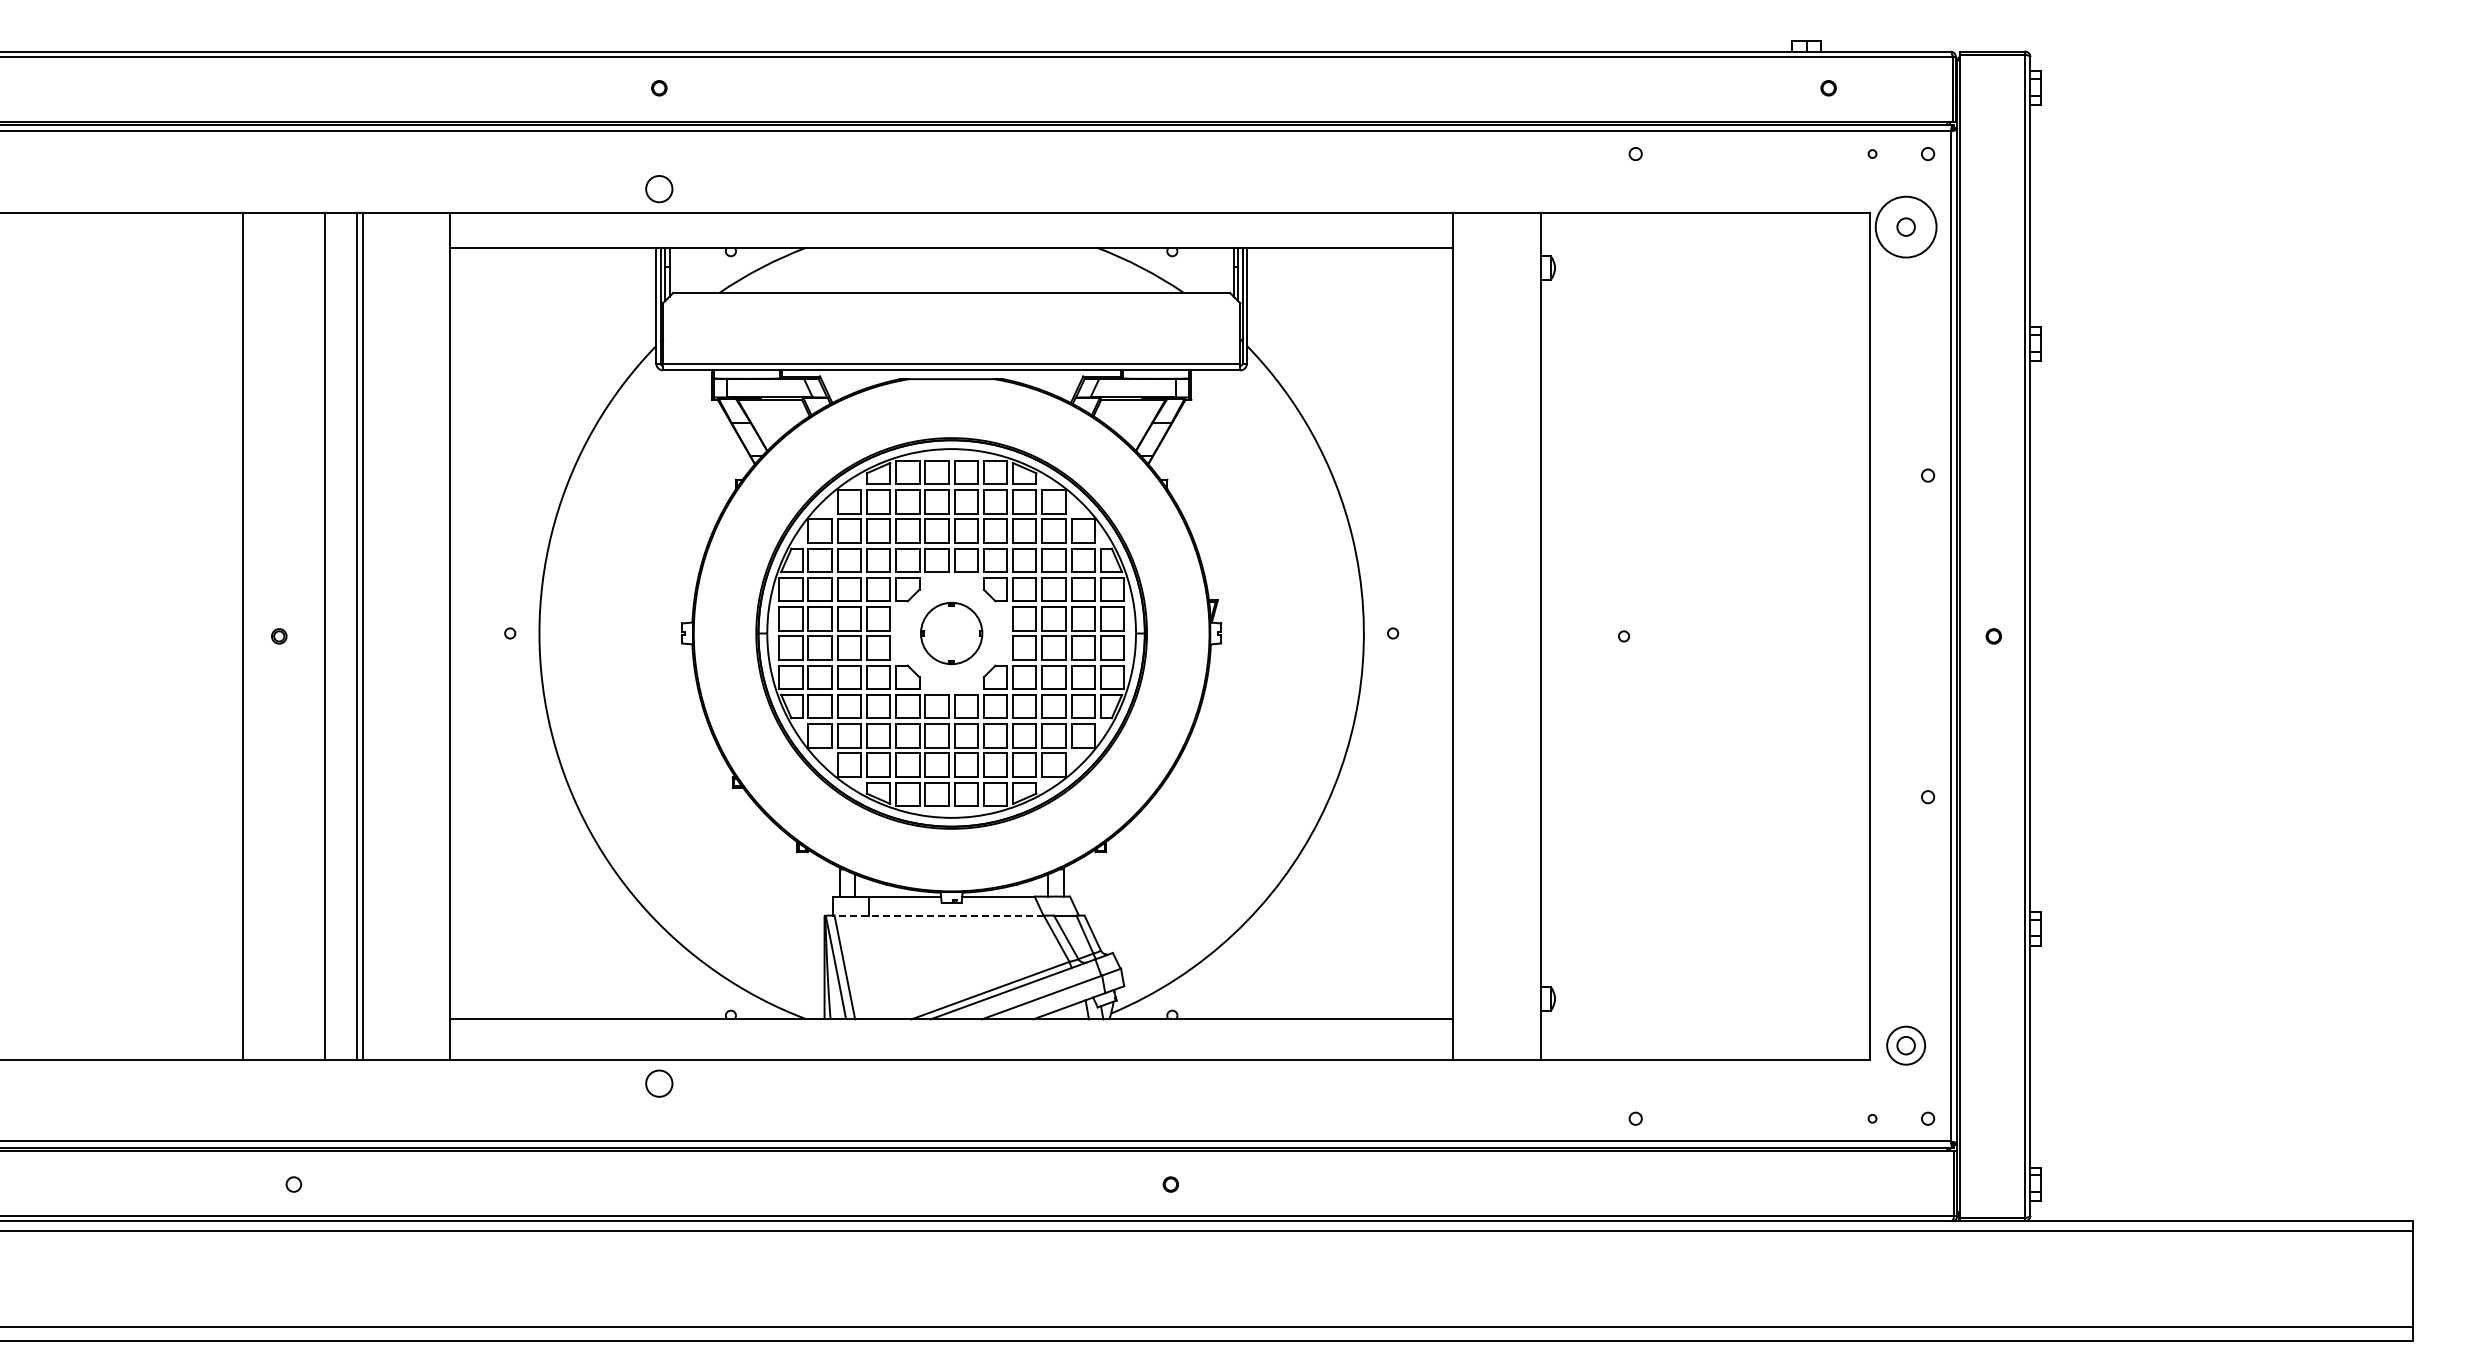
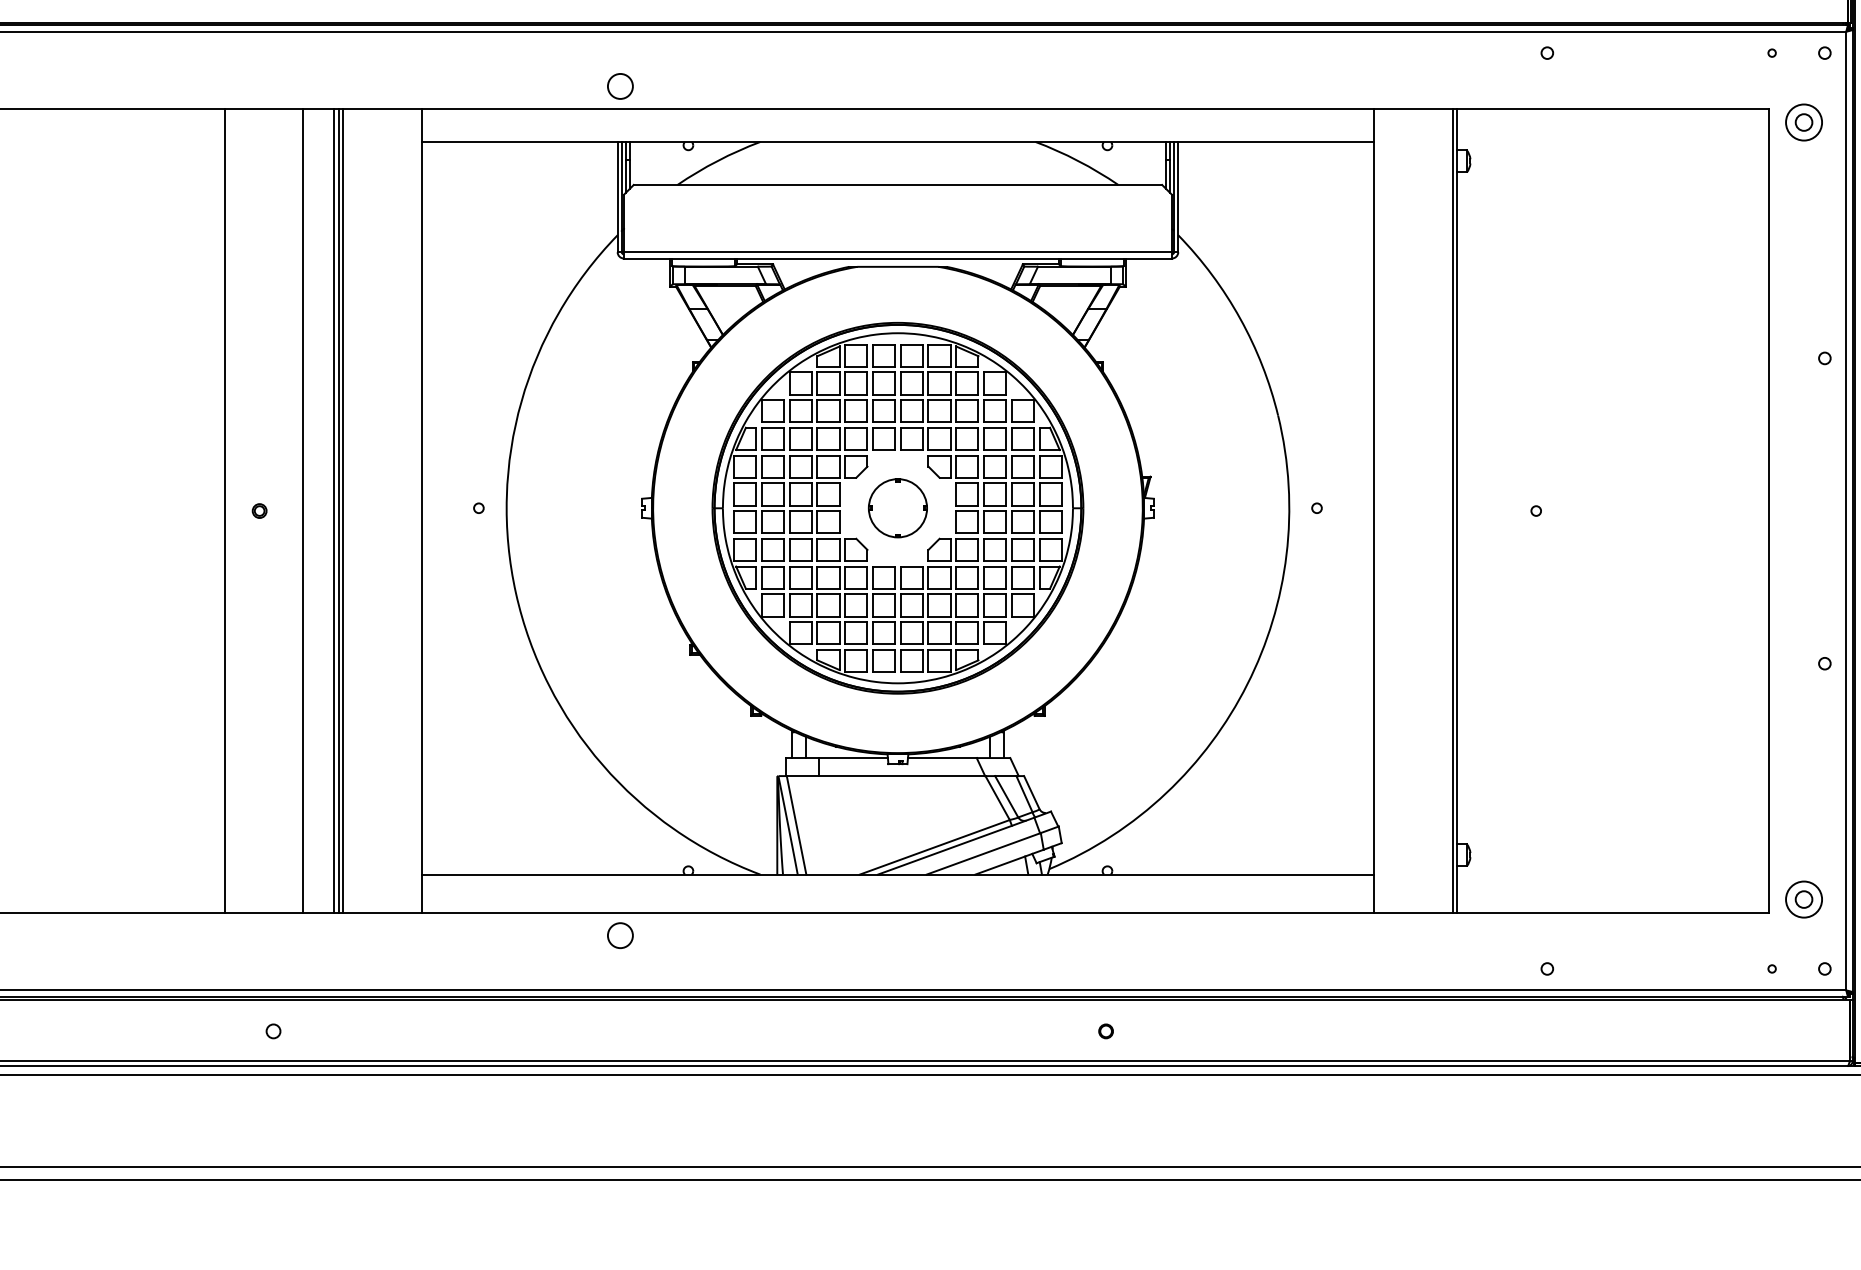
circle: (1906, 227) -> (1804, 122), size x0.62
line: (367, 636) -> (343, 511), added
line: (1536, 636) -> (1453, 511), added
line: (939, 915) -> (886, 775), dashed -> solid

